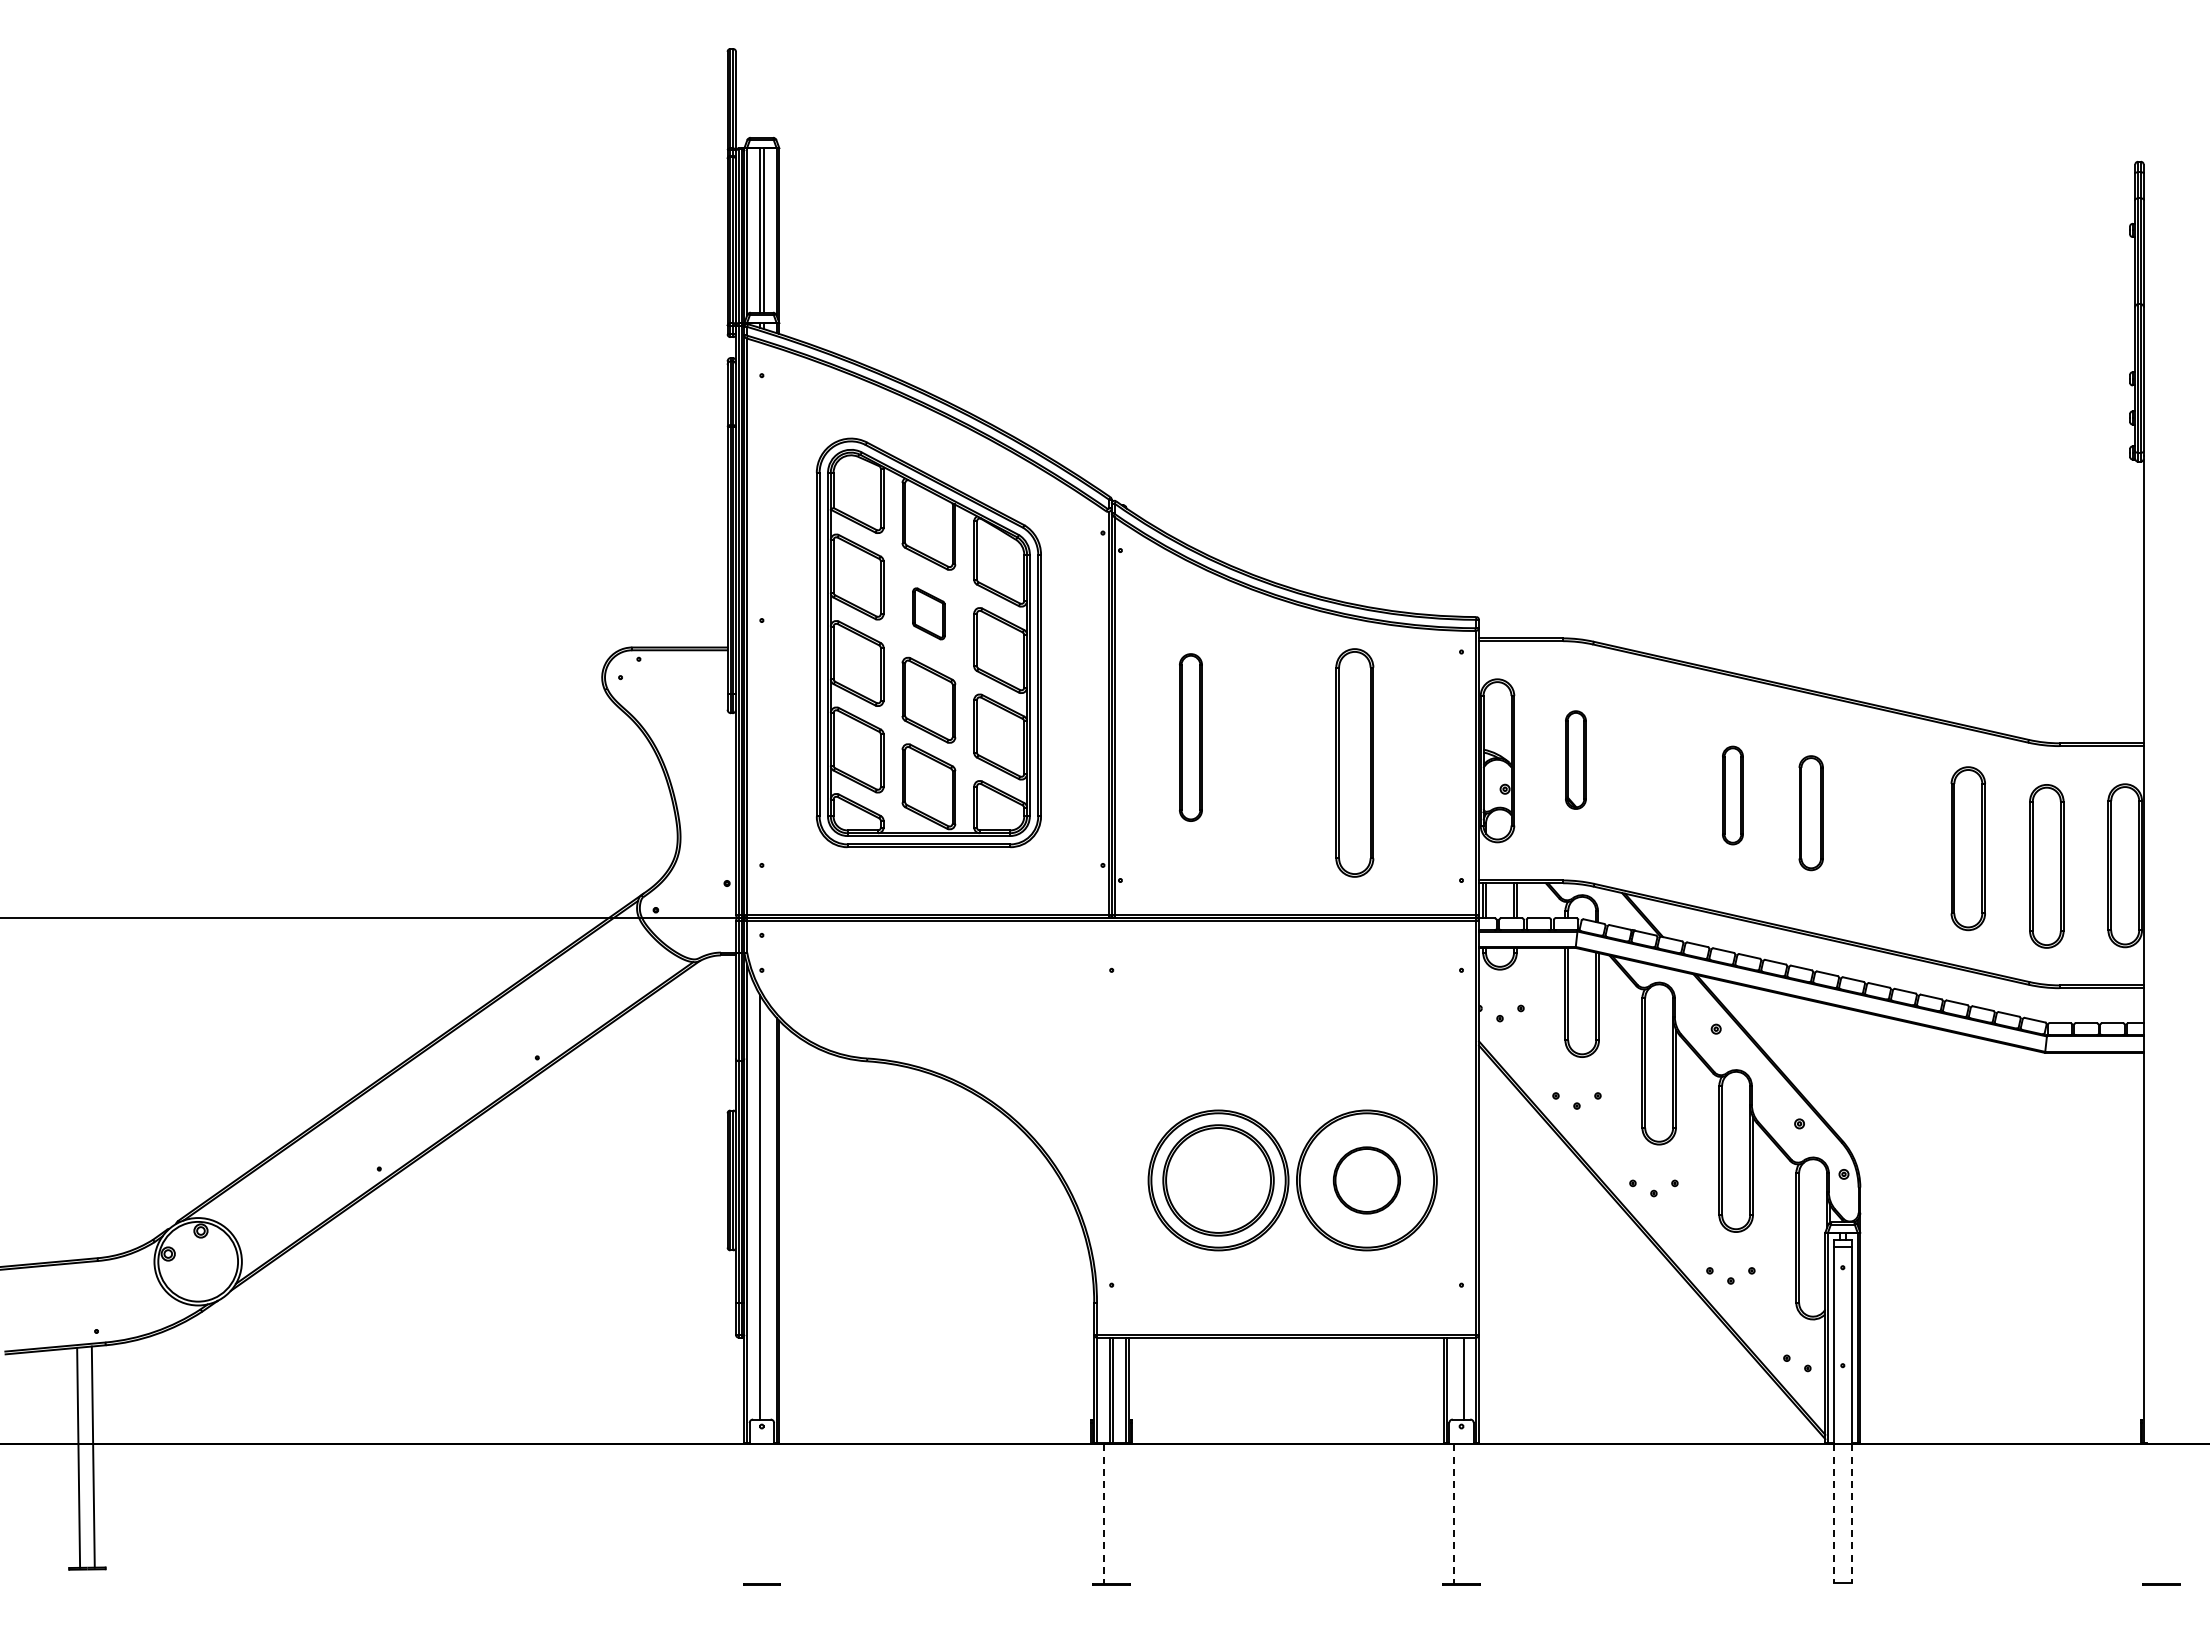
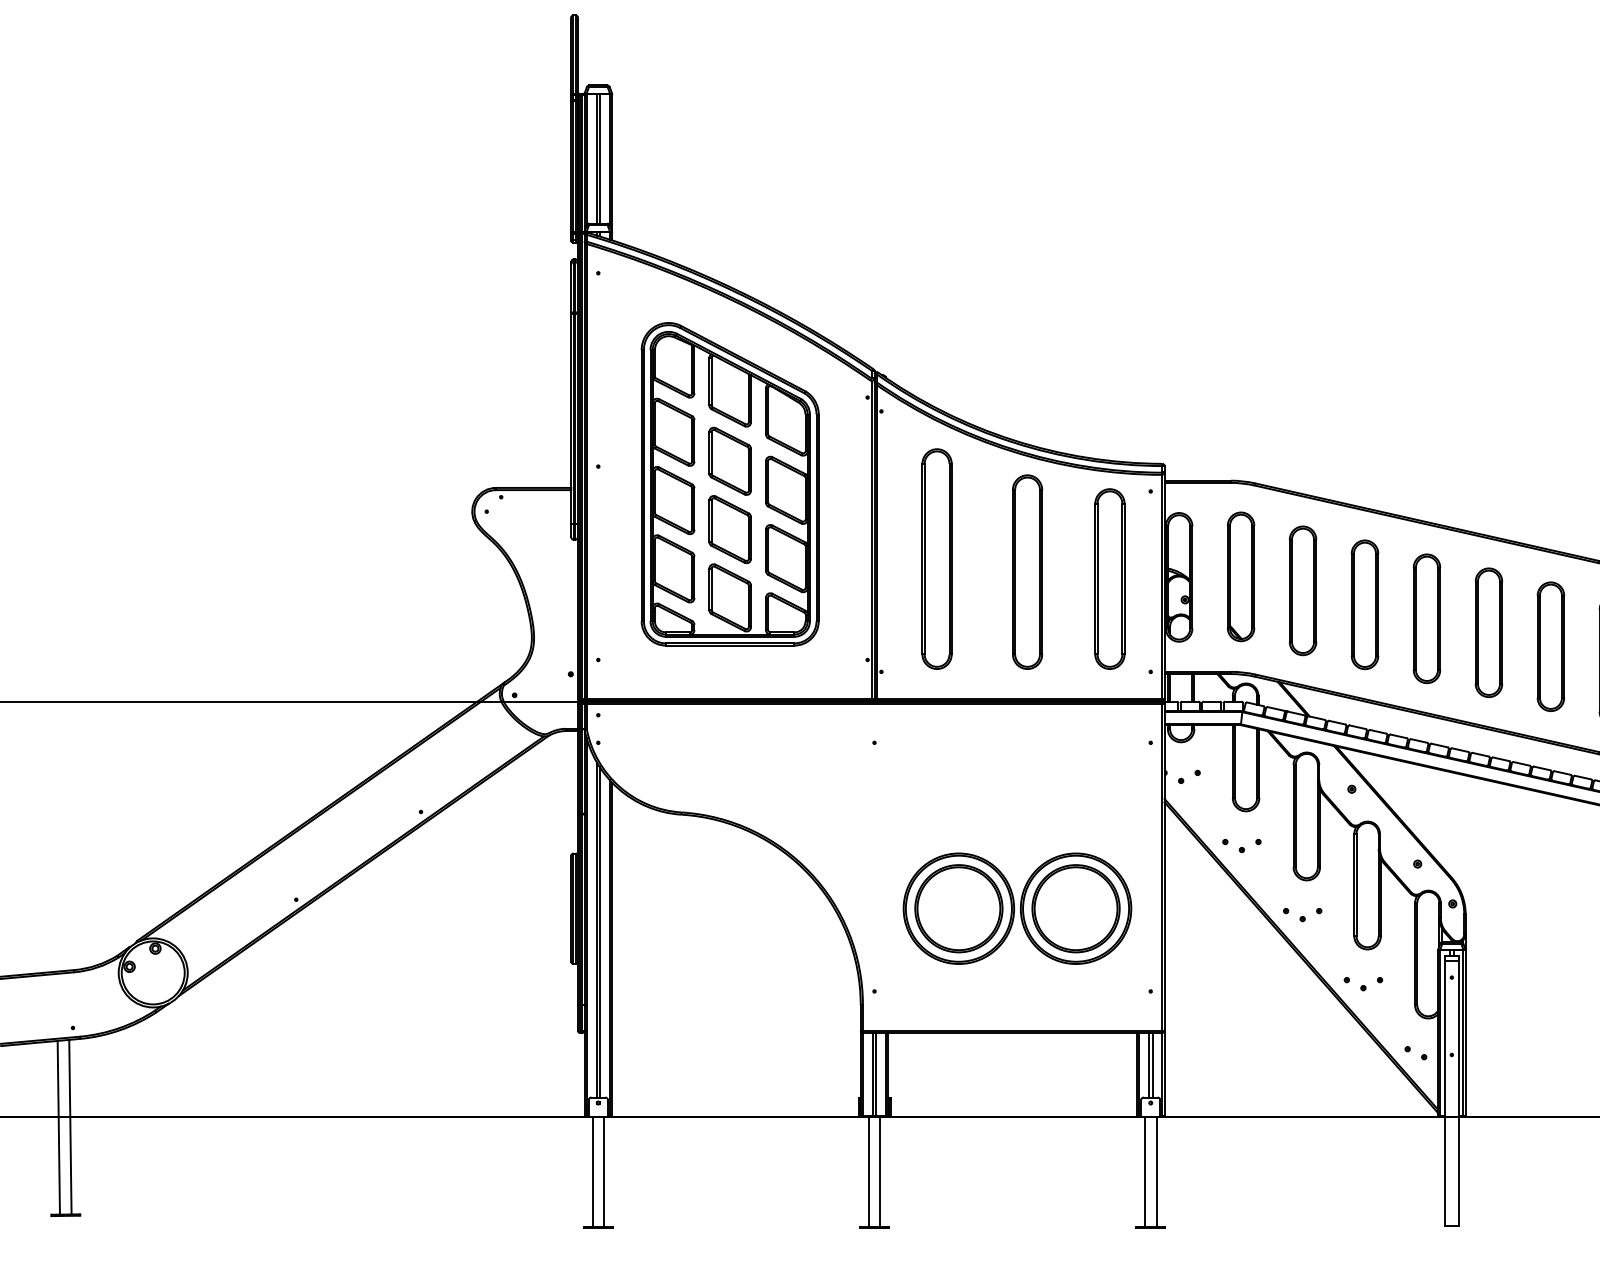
part: (928, 613) -> (729, 461), size x1.67
part: (1190, 737) -> (936, 558), size x1.67
part: (1305, 753) -> (1027, 571), added
part: (1575, 759) -> (1240, 576), size x1.67
part: (1354, 762) -> (1109, 578), moved
part: (1654, 777) -> (1303, 590), added
part: (1732, 795) -> (1364, 604), size x1.67
part: (1810, 812) -> (1426, 618), size x1.43
part: (1889, 830) -> (1488, 632), added
part: (1366, 1180) -> (1075, 908), size x1.67
line: (763, 1209) -> (599, 931), added
line: (1458, 1378) -> (1148, 1065), added
line: (754, 1513) -> (592, 1171), added
line: (769, 1513) -> (604, 1171), added
line: (1119, 1513) -> (880, 1171), added
line: (1468, 1513) -> (1156, 1171), added
line: (1834, 1513) -> (1445, 1171), dashed -> solid
line: (1851, 1513) -> (1458, 1171), dashed -> solid
line: (1104, 1514) -> (868, 1172), dashed -> solid
line: (1454, 1514) -> (1145, 1172), dashed -> solid

